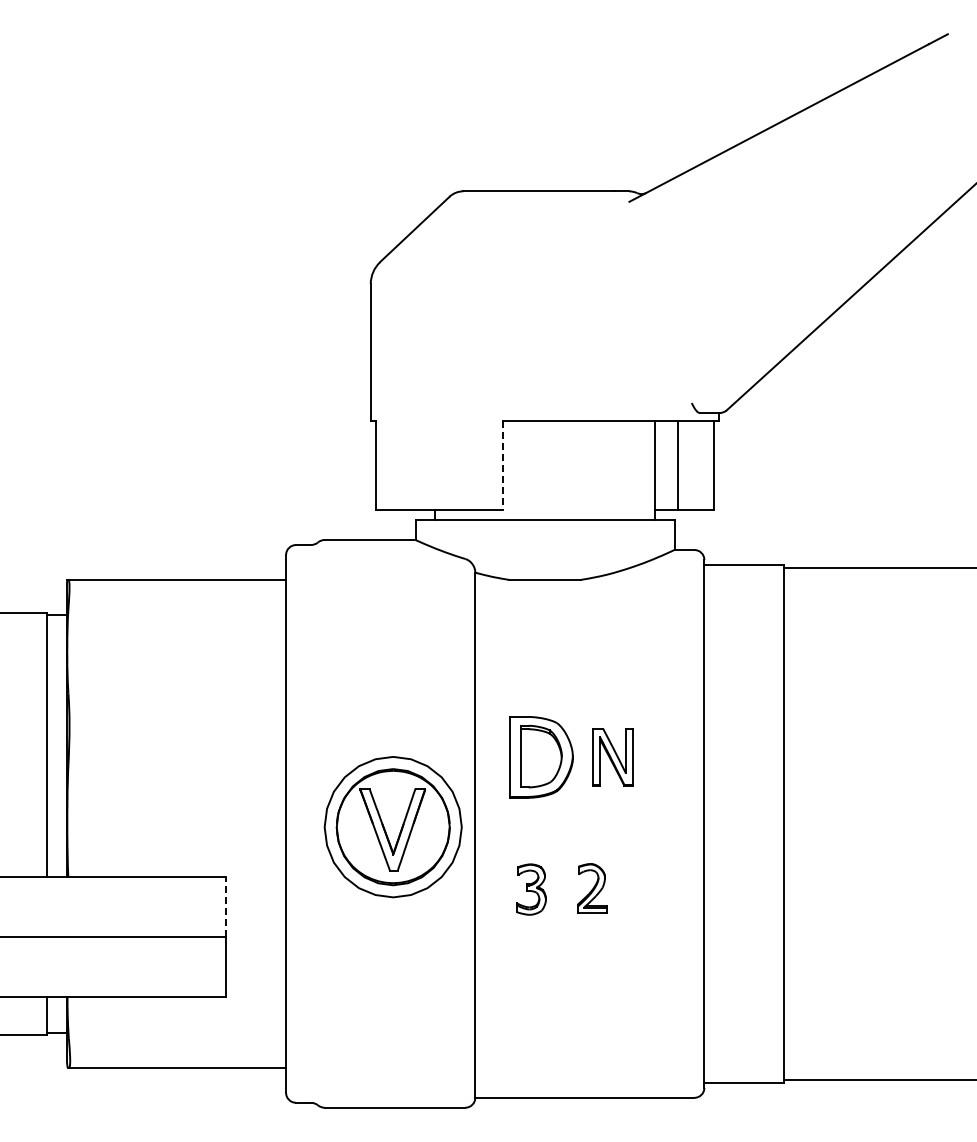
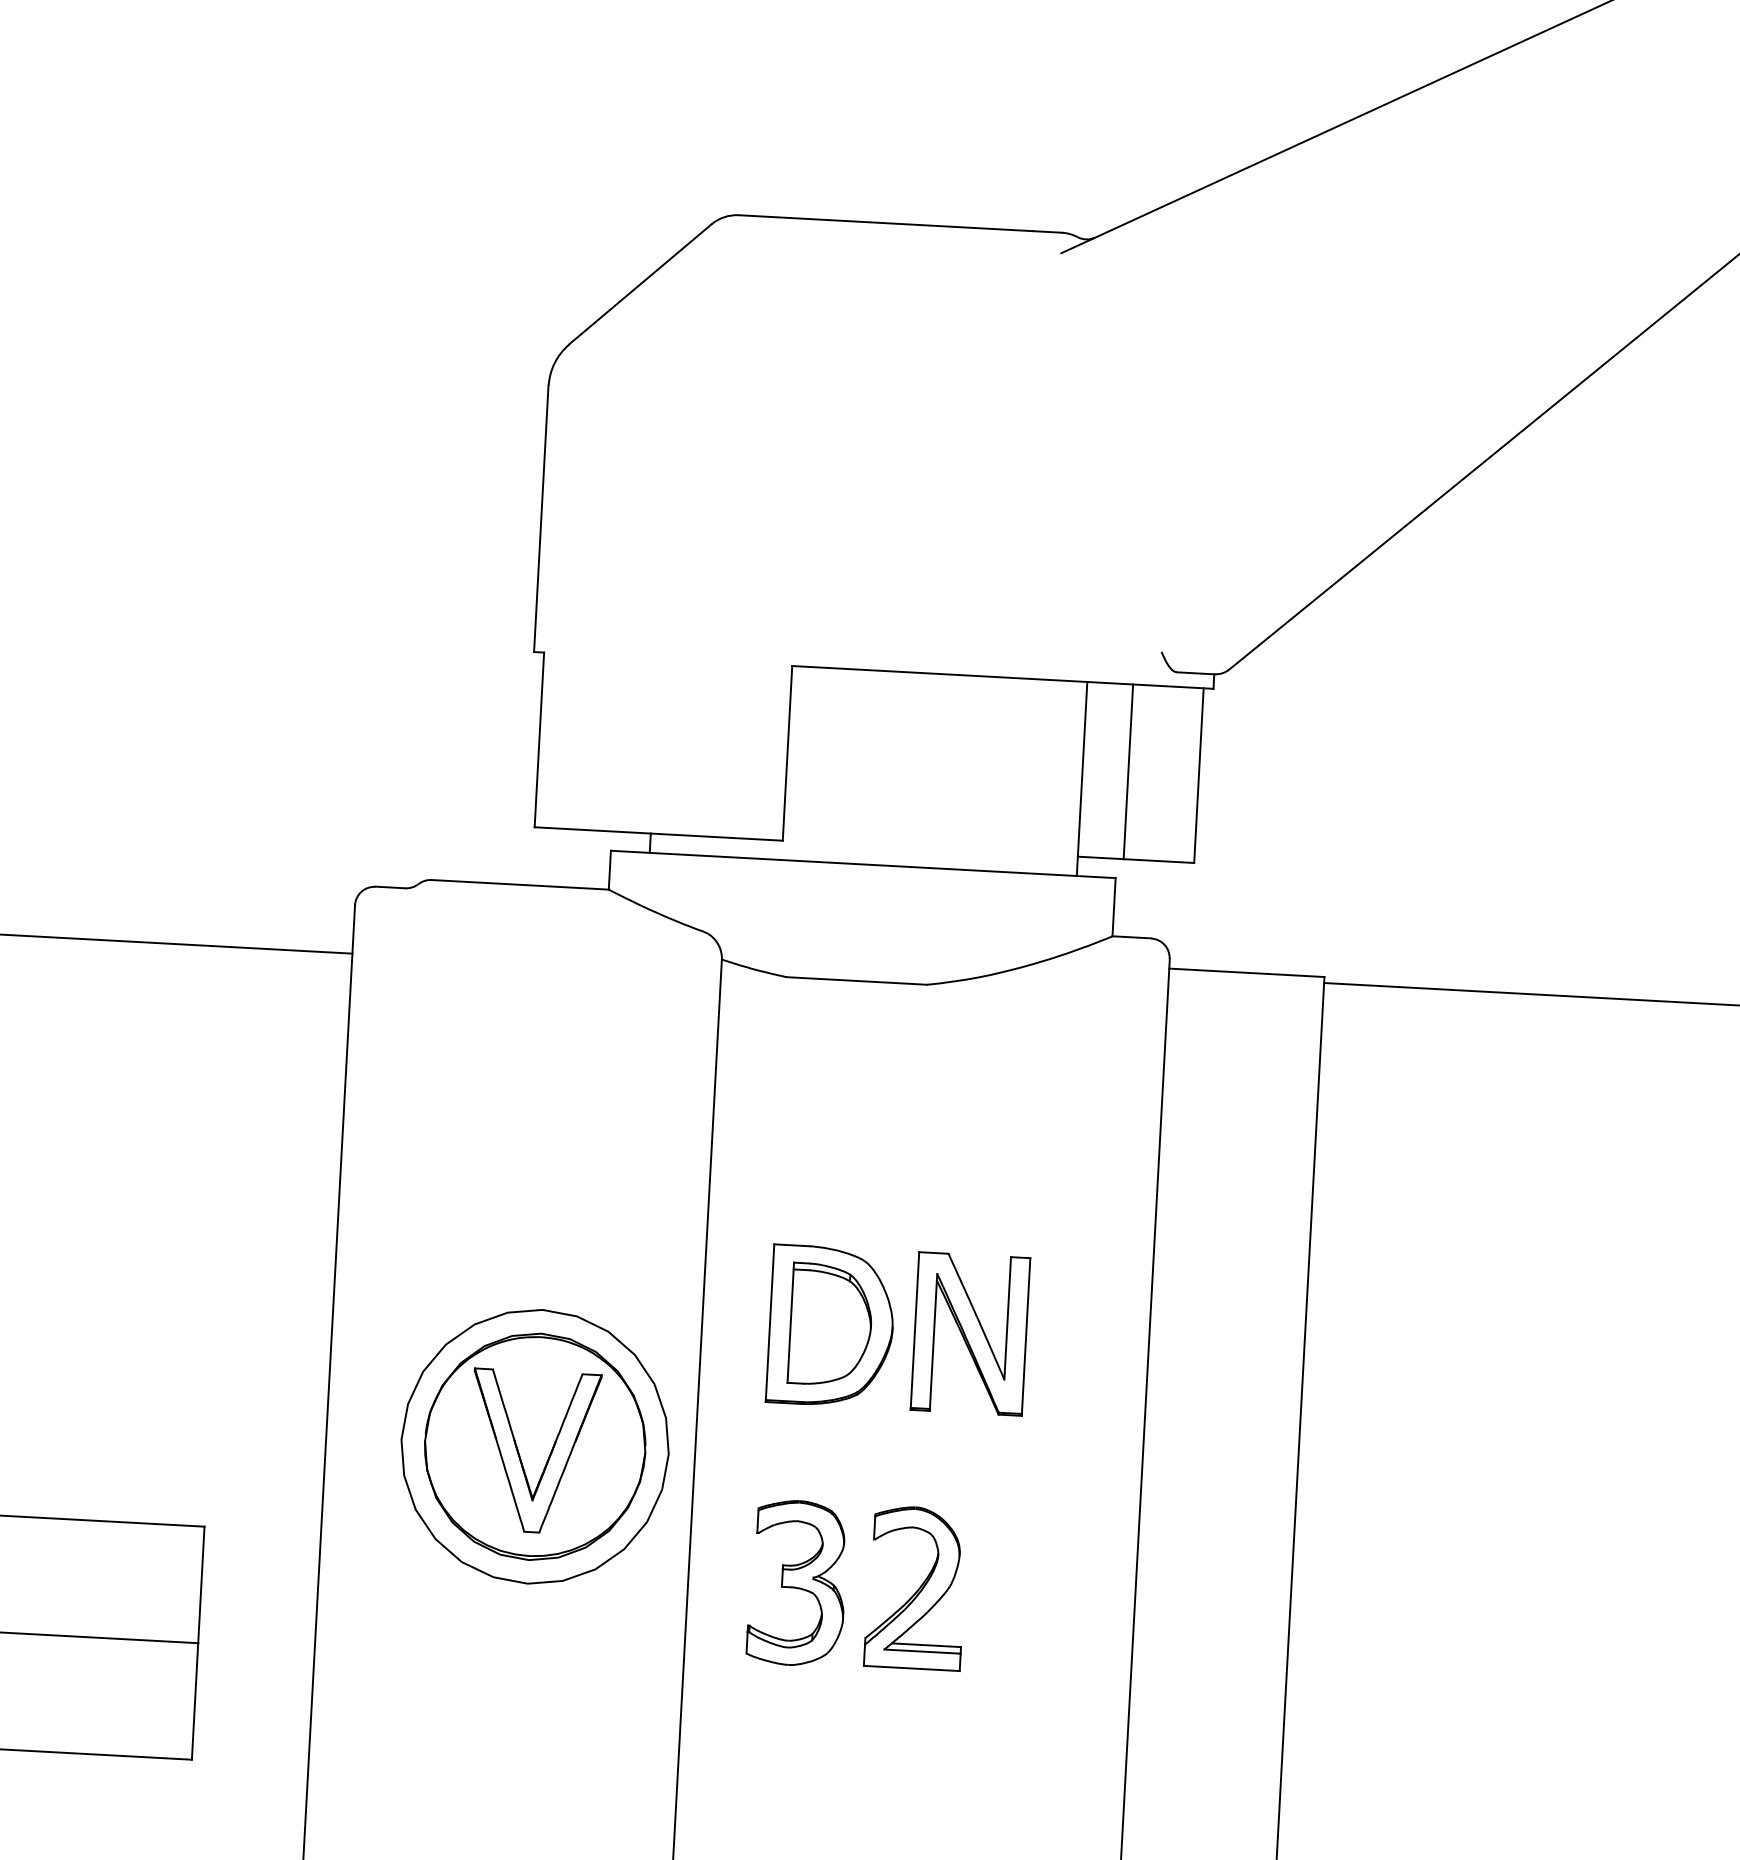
line: (503, 465) -> (788, 753), dashed -> solid
part: (612, 757) -> (969, 1334), size x1.43
part: (592, 888) -> (916, 1587), size x1.67
part: (531, 889) -> (797, 1582), size x1.67
line: (226, 907) -> (201, 1585), dashed -> solid

